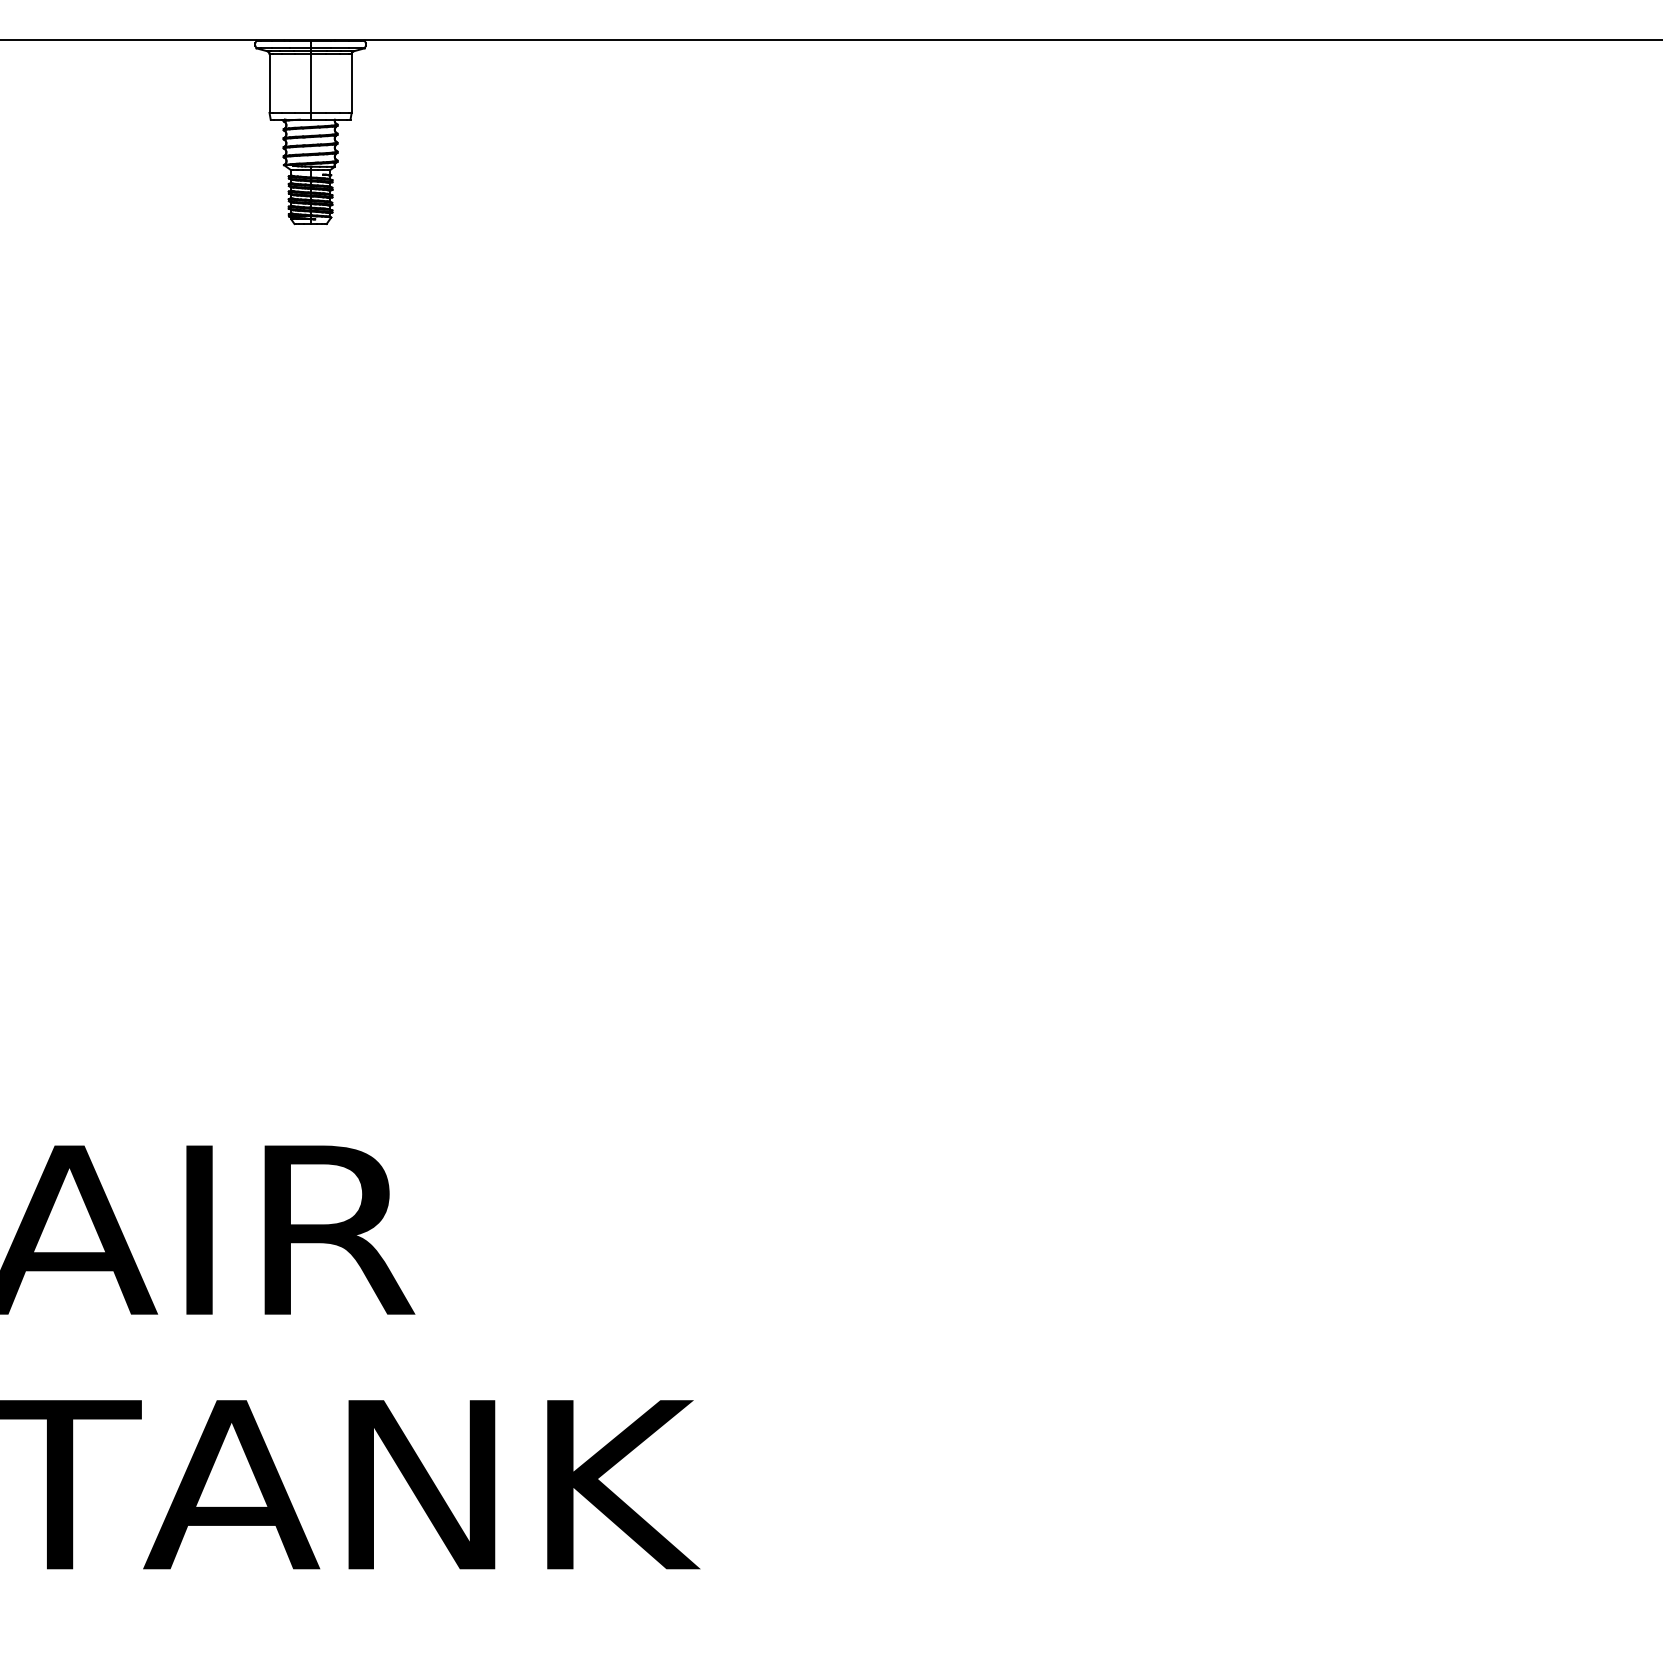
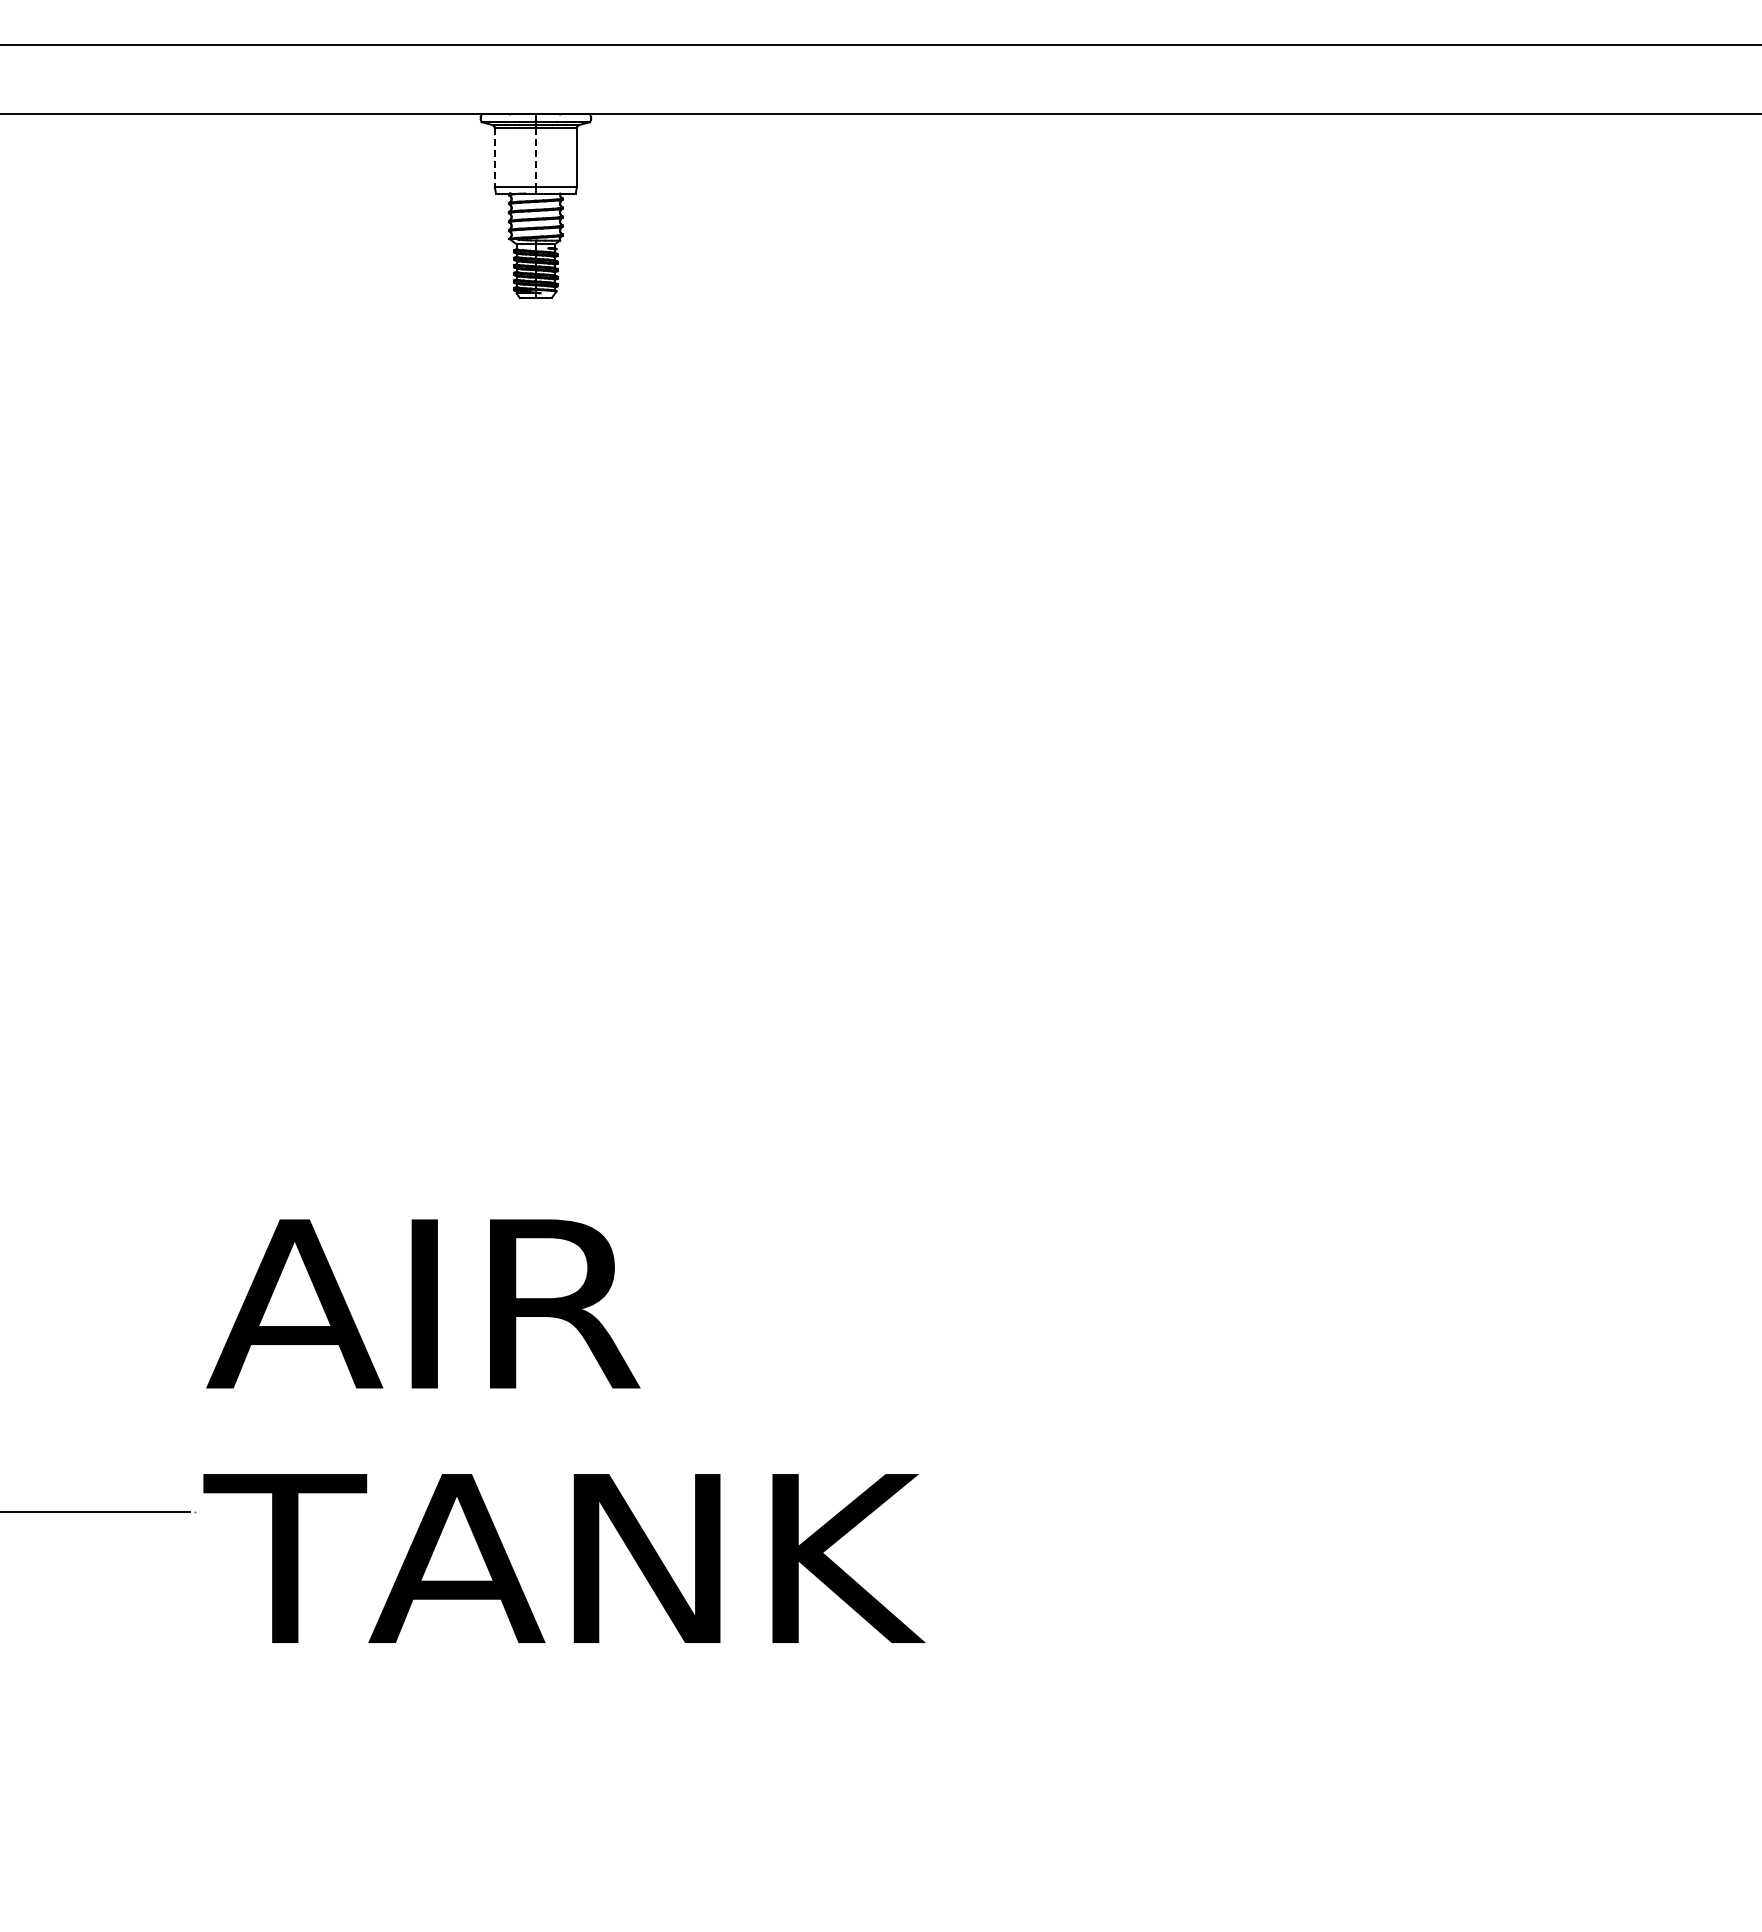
line: (269, 83) -> (494, 157), solid -> dashed
line: (310, 83) -> (535, 157), solid -> dashed

